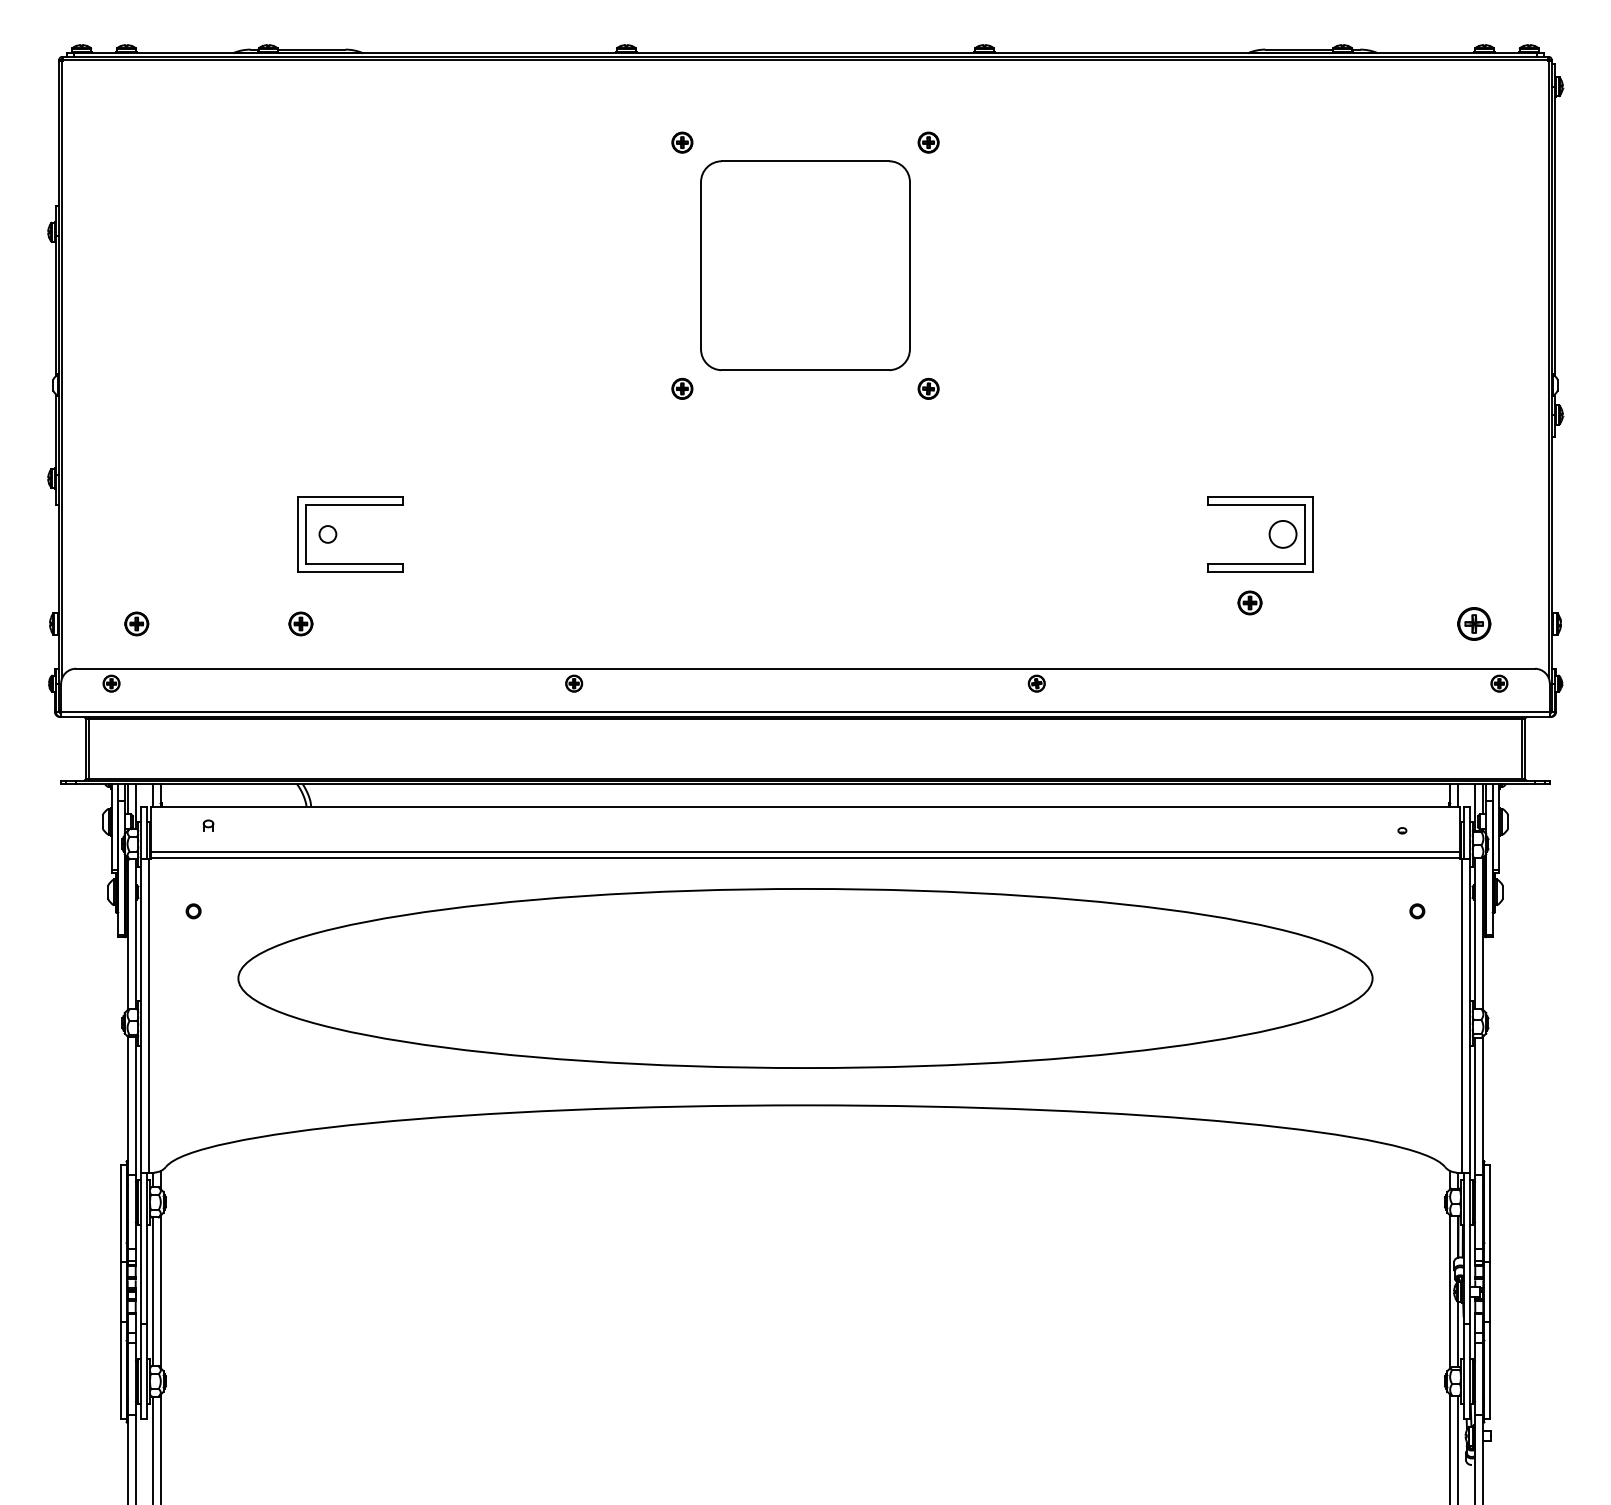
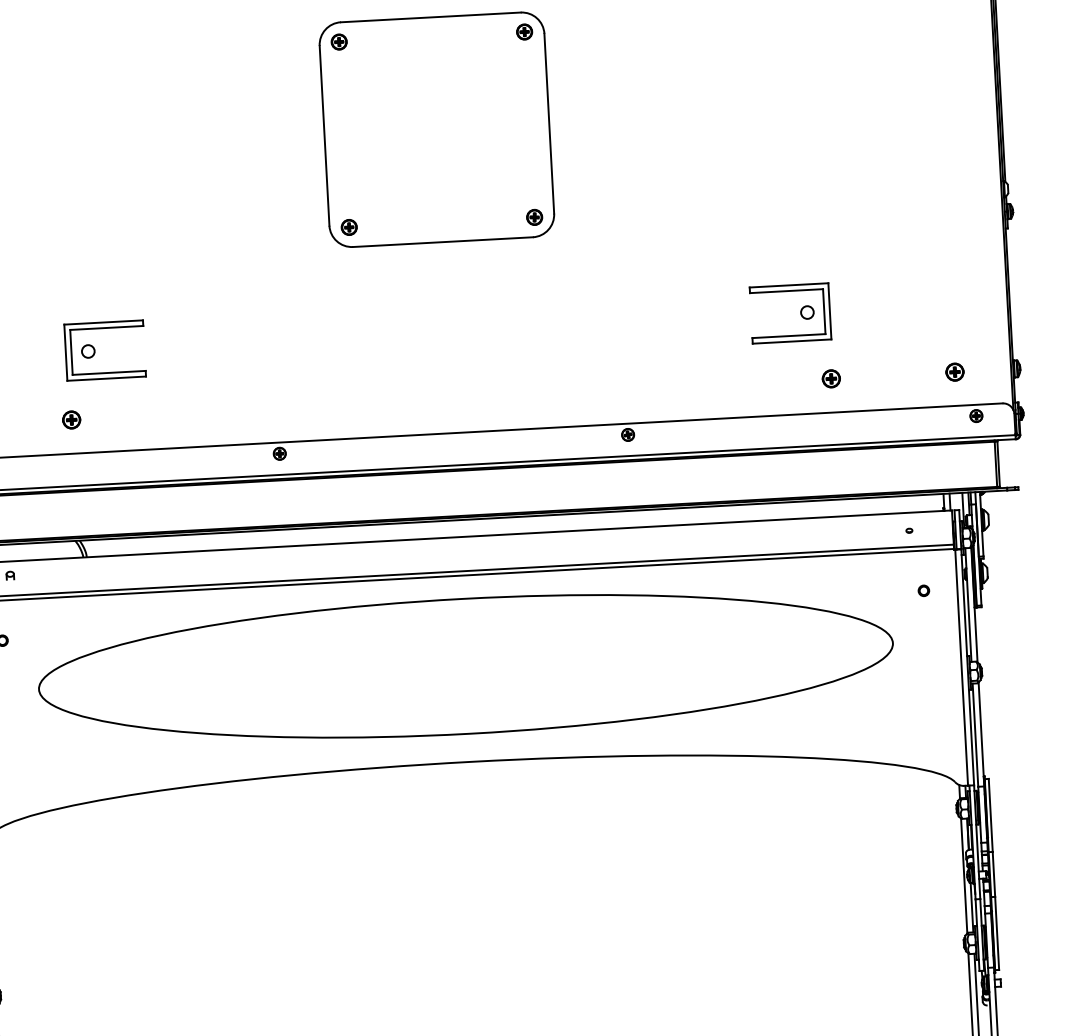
part: (805, 265) -> (436, 129), size x1.43
circle: (1282, 534) -> (807, 312), size x0.62
part: (1249, 602) -> (830, 378), moved
part: (1473, 623) -> (954, 371), size x0.71

